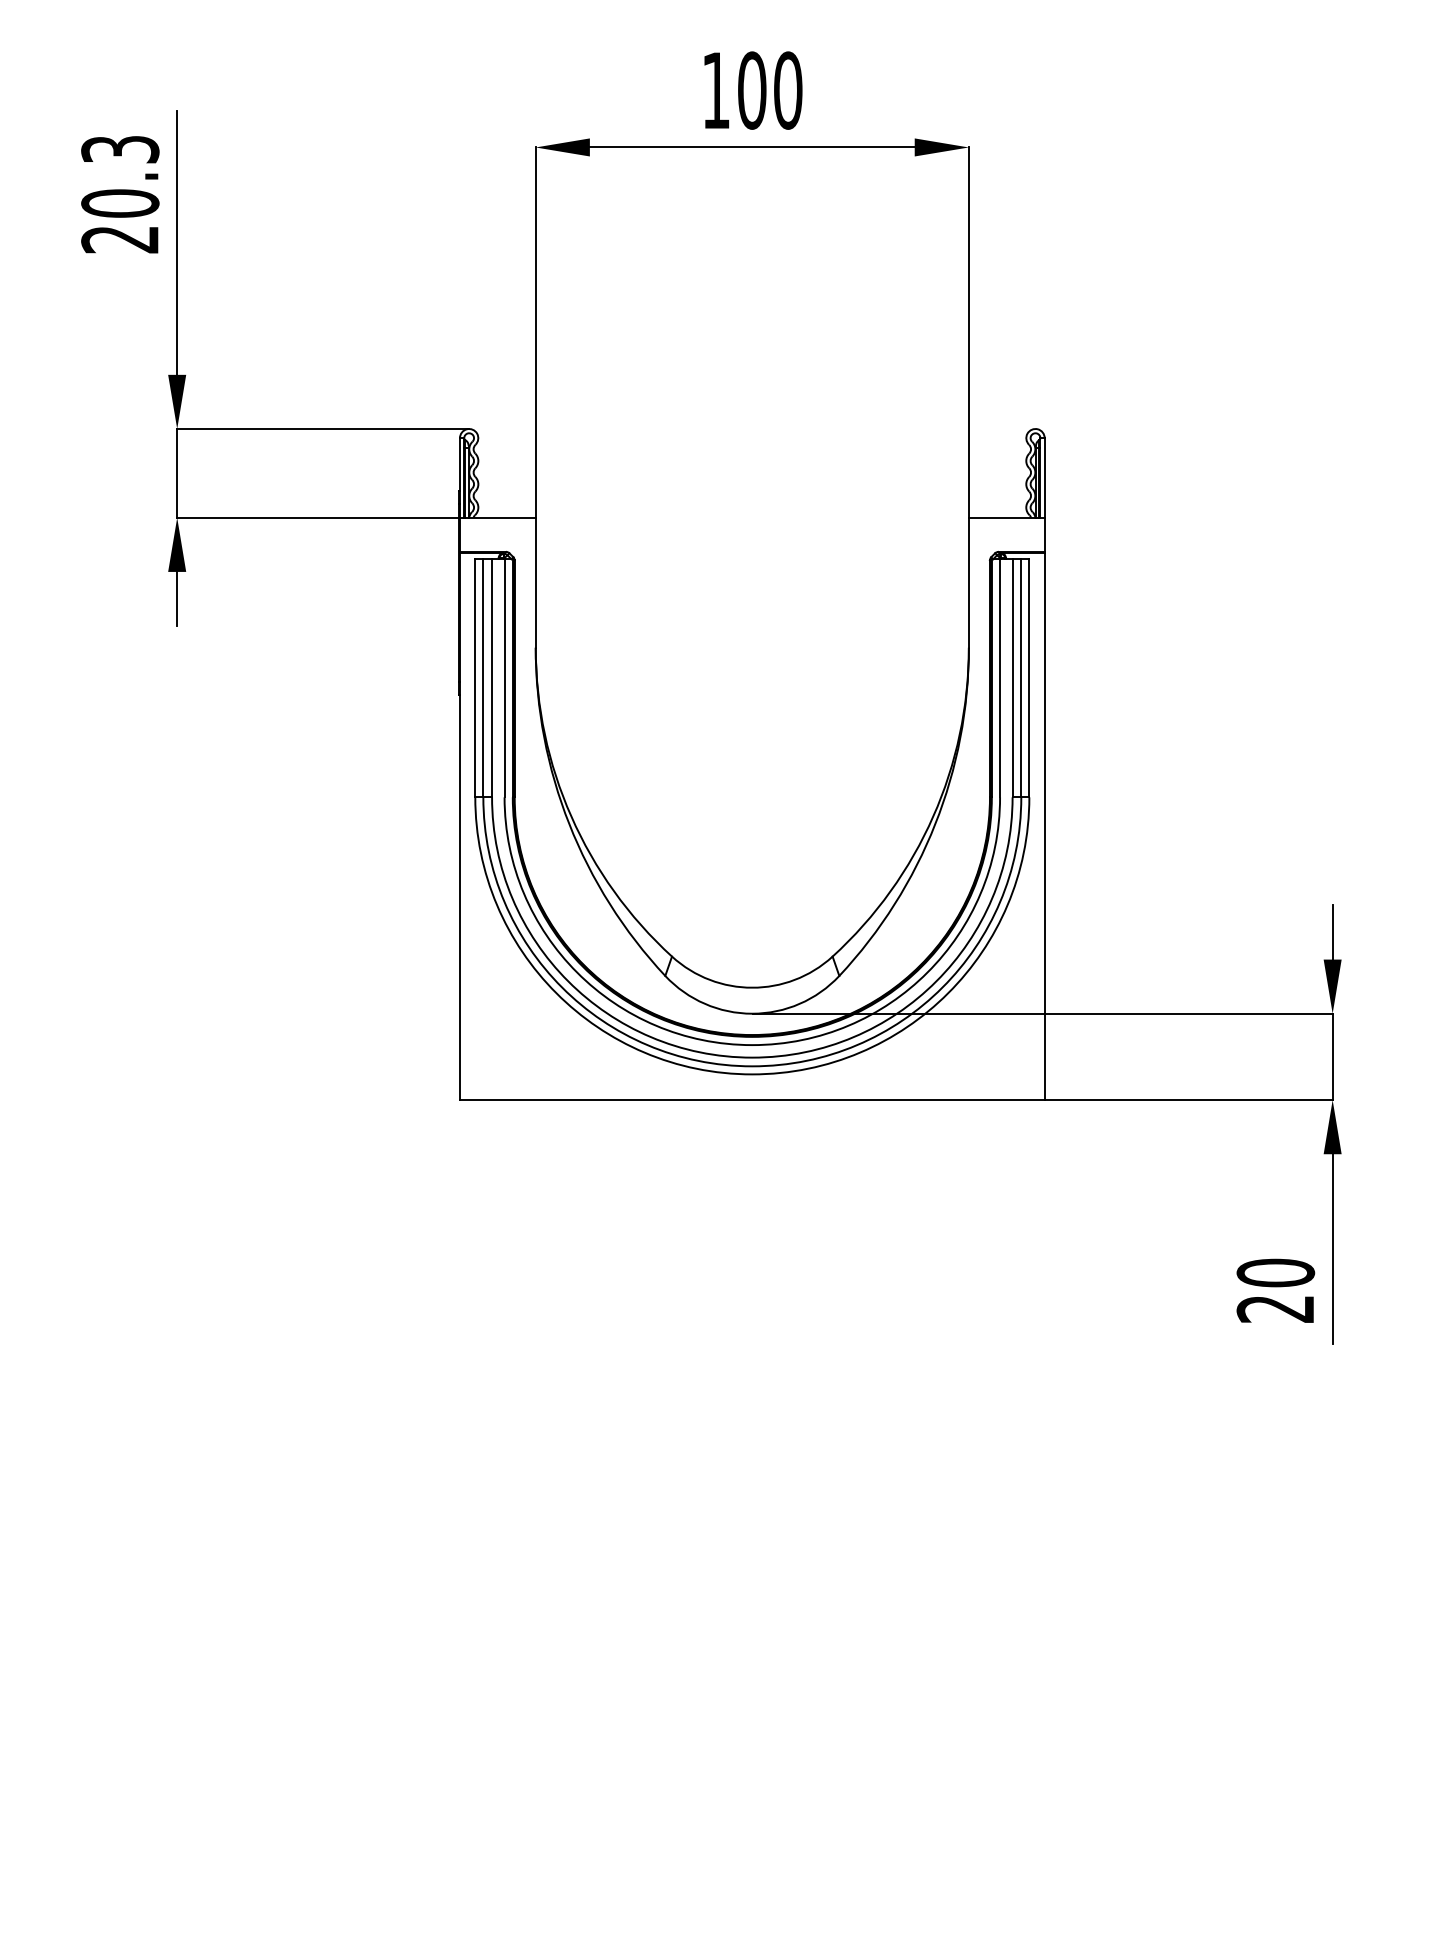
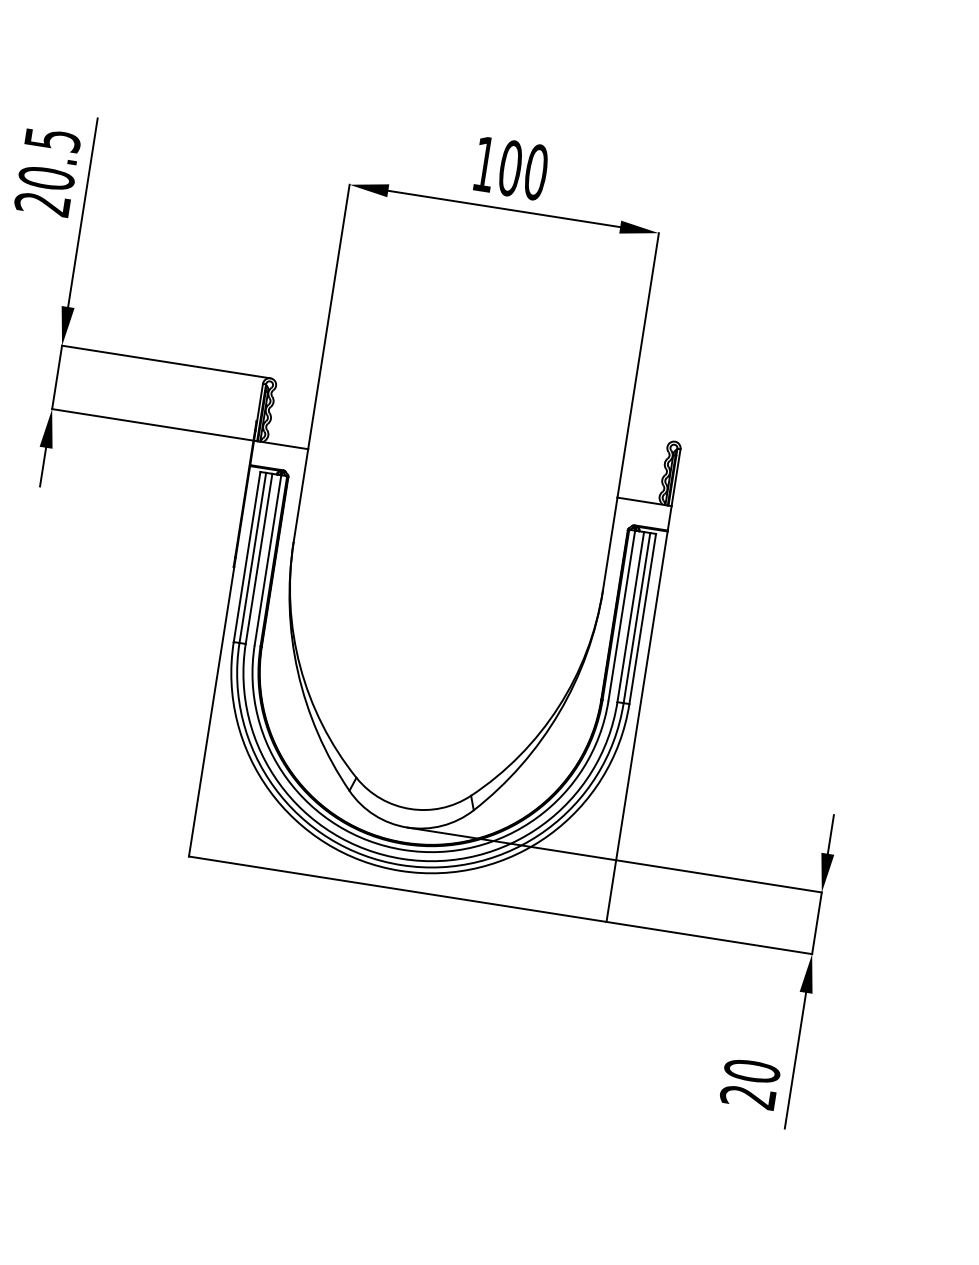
text: (120, 149) -> (52, 139), 20.3 -> 20.5

